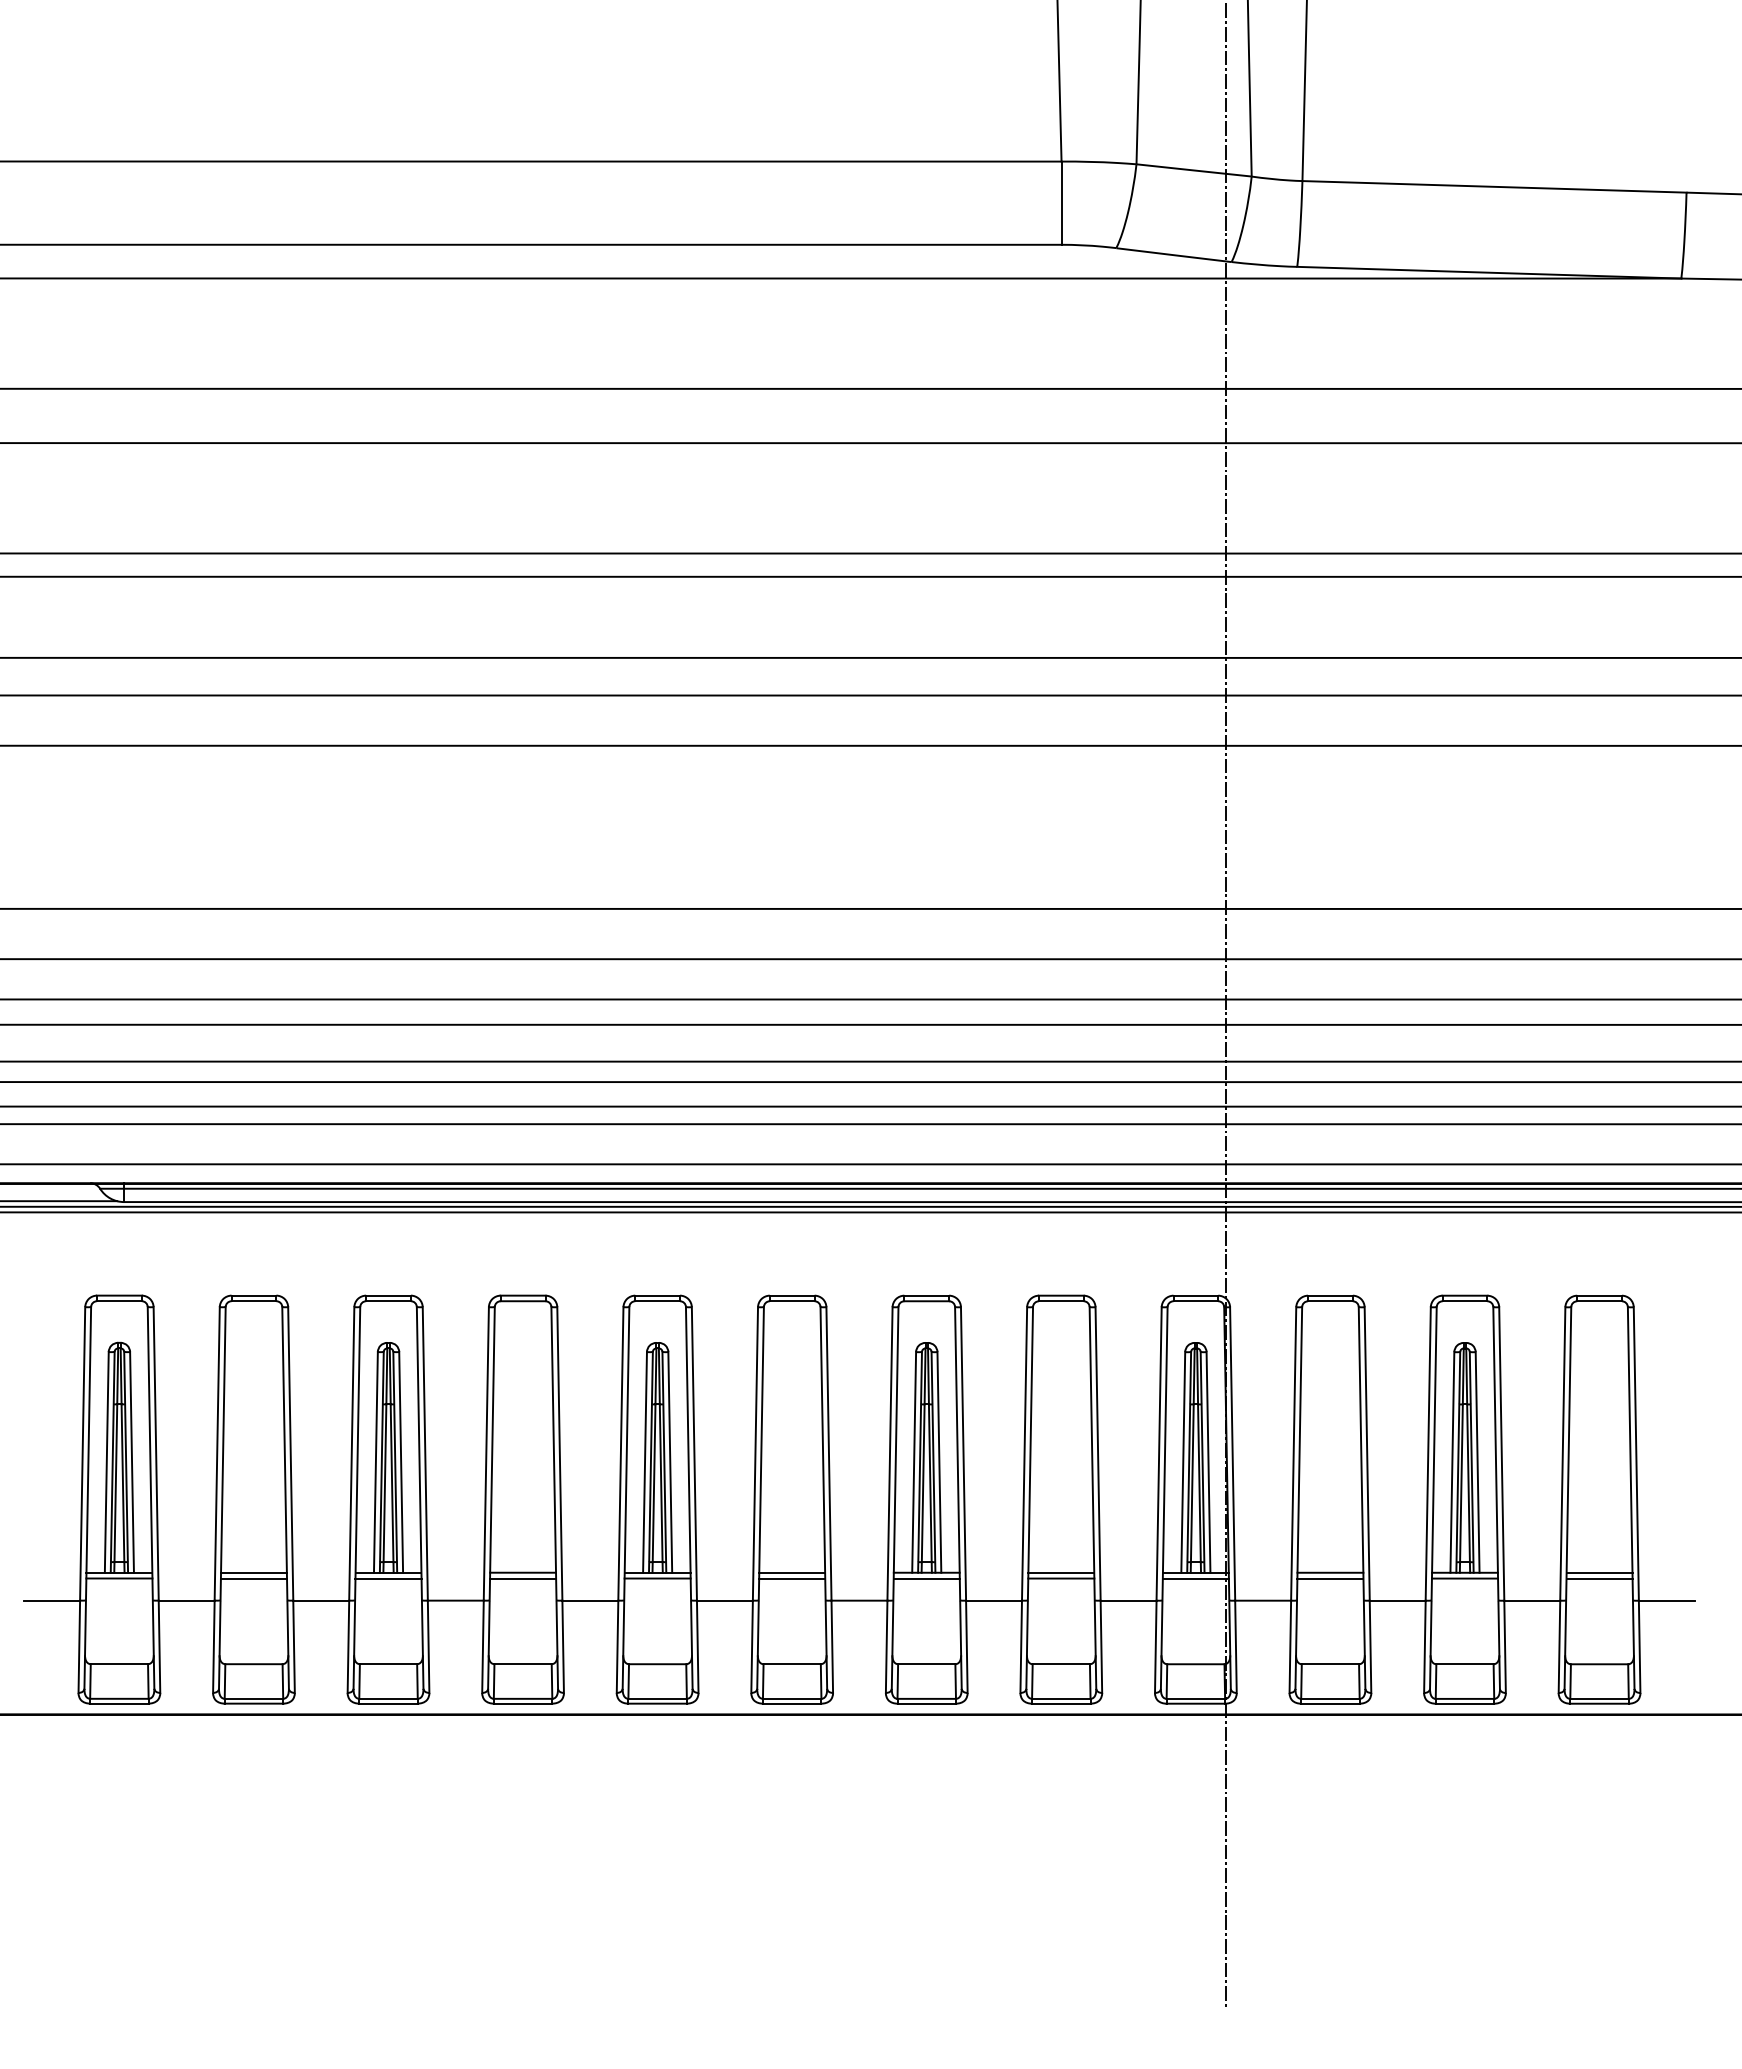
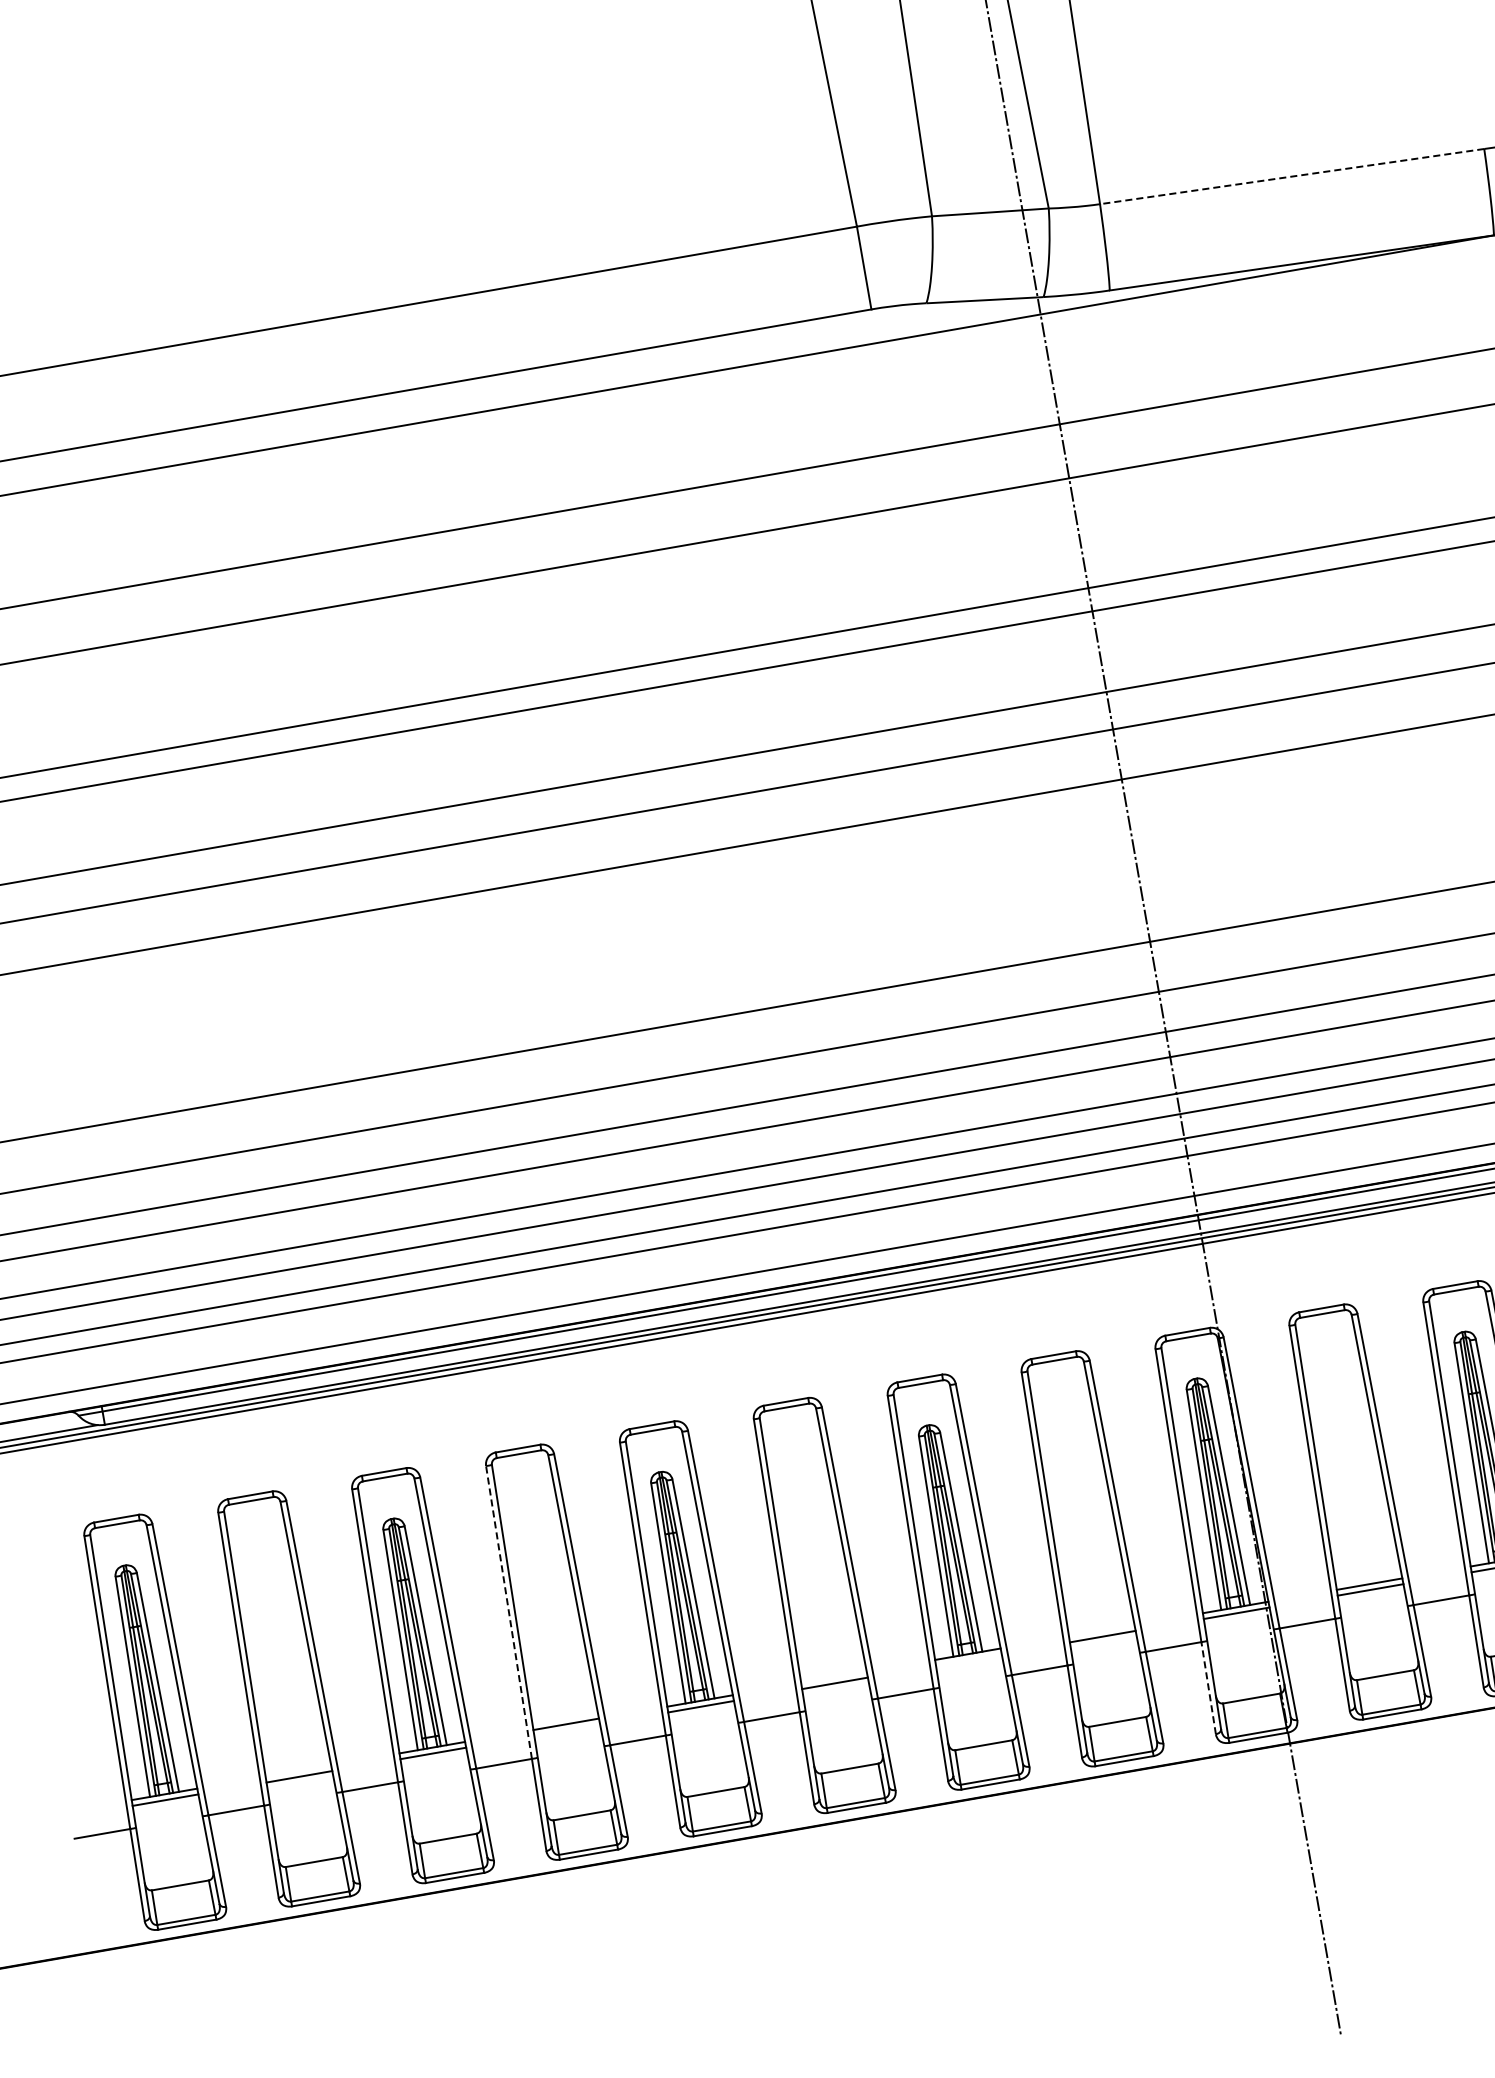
line: (1494, 186) -> (1292, 176), solid -> dashed
line: (486, 1453) -> (509, 1612), solid -> dashed
line: (253, 1572) -> (297, 1770), removed
line: (792, 1572) -> (834, 1677), removed
line: (1061, 1572) -> (1101, 1630), removed
line: (523, 1578) -> (567, 1729), removed
line: (926, 1578) -> (968, 1660), removed
line: (1155, 1646) -> (1208, 1687), solid -> dashed

